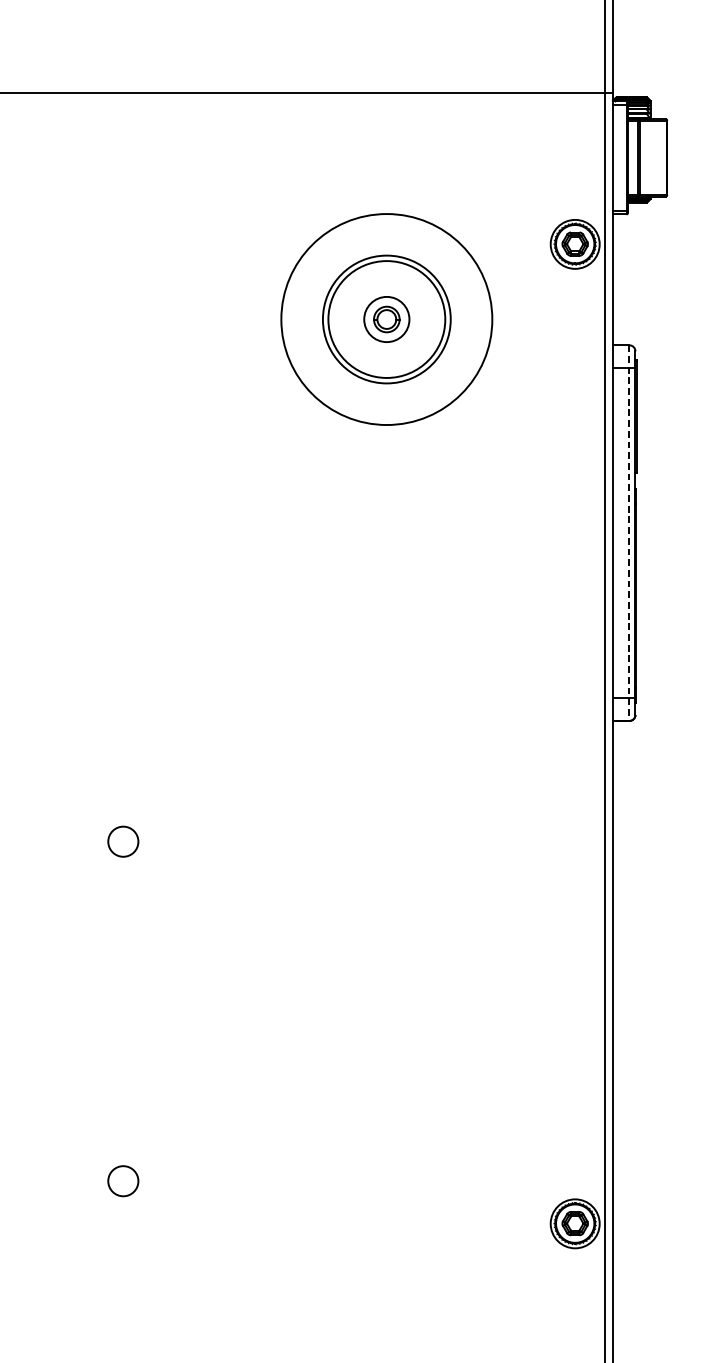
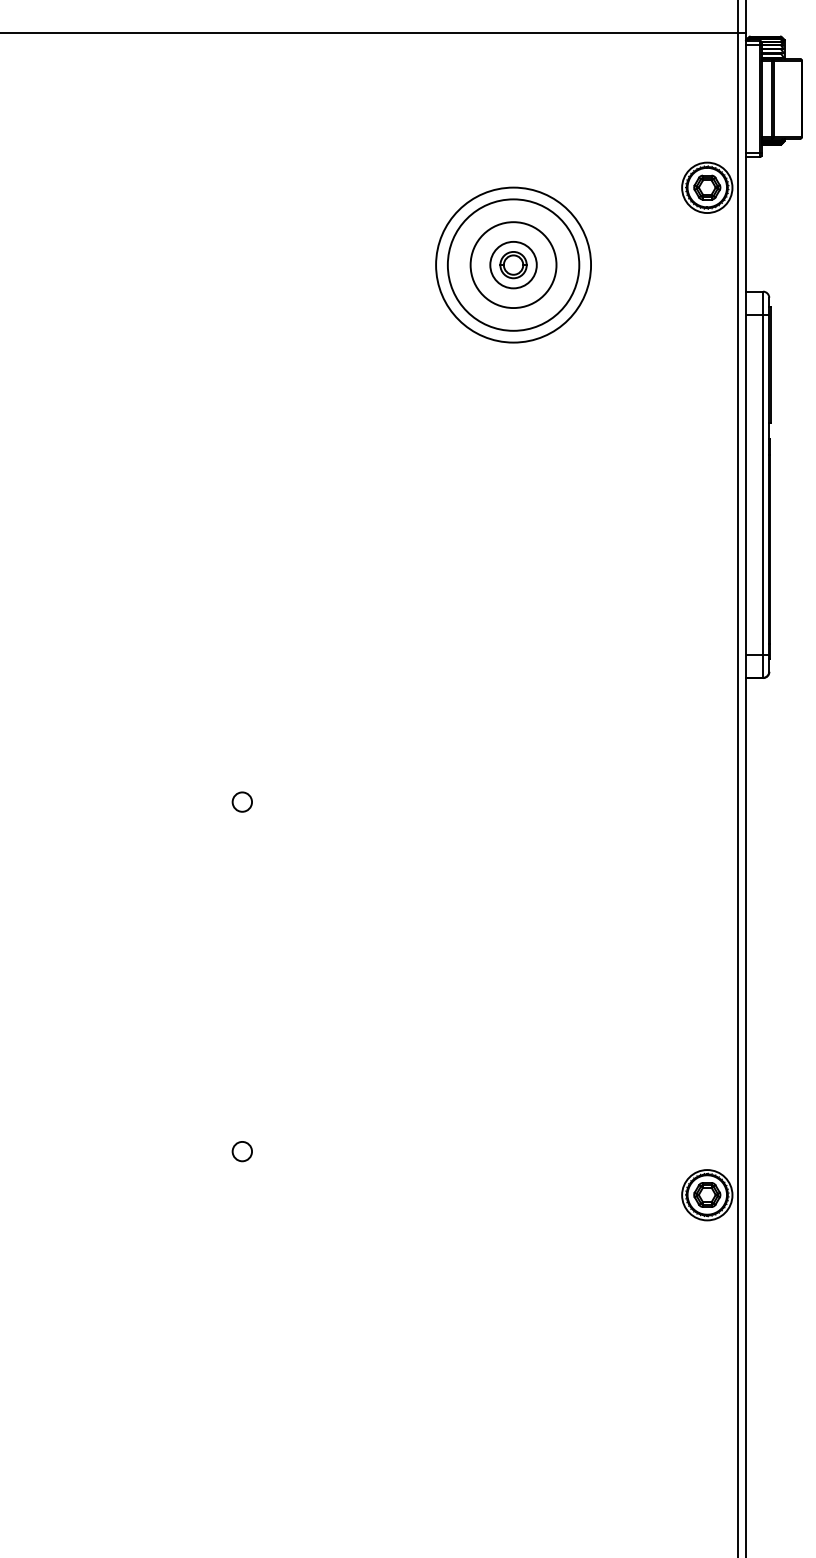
circle: (386, 318) -> (513, 264), size x0.71
circle: (386, 319) -> (513, 265), size x0.71
line: (629, 533) -> (763, 485), dashed -> solid
circle: (122, 841) -> (241, 801), size x0.62
circle: (122, 1181) -> (241, 1151), size x0.62

